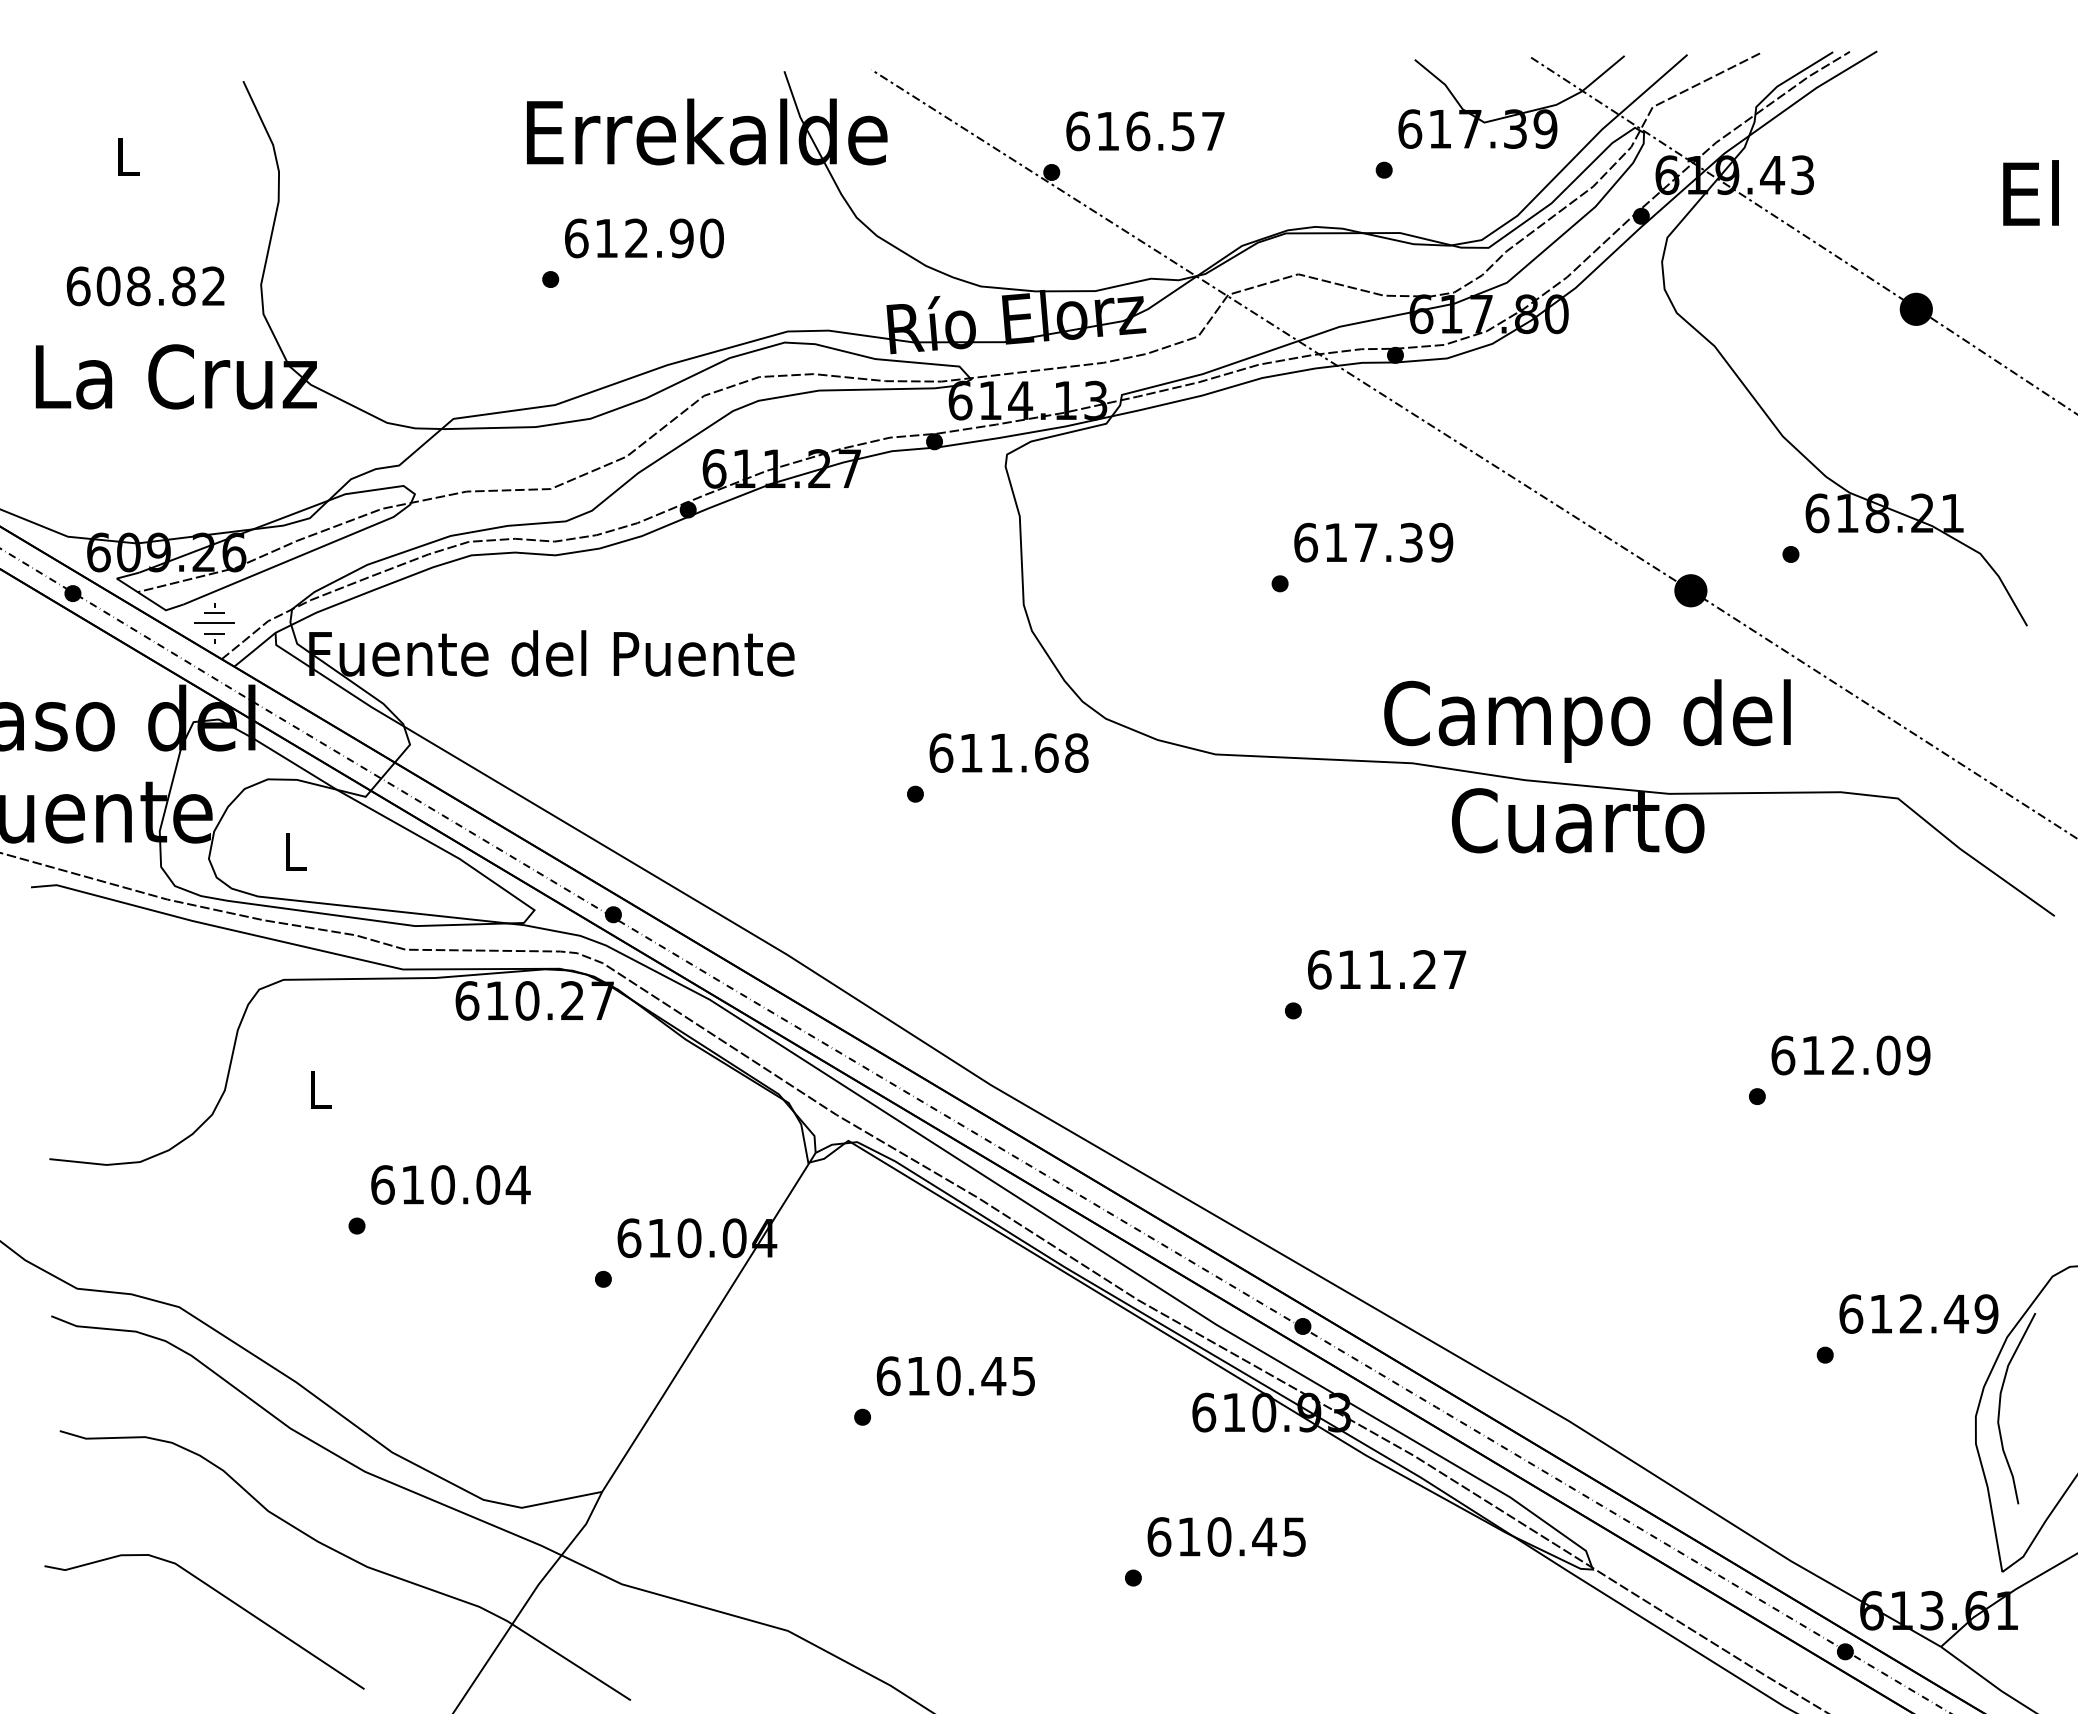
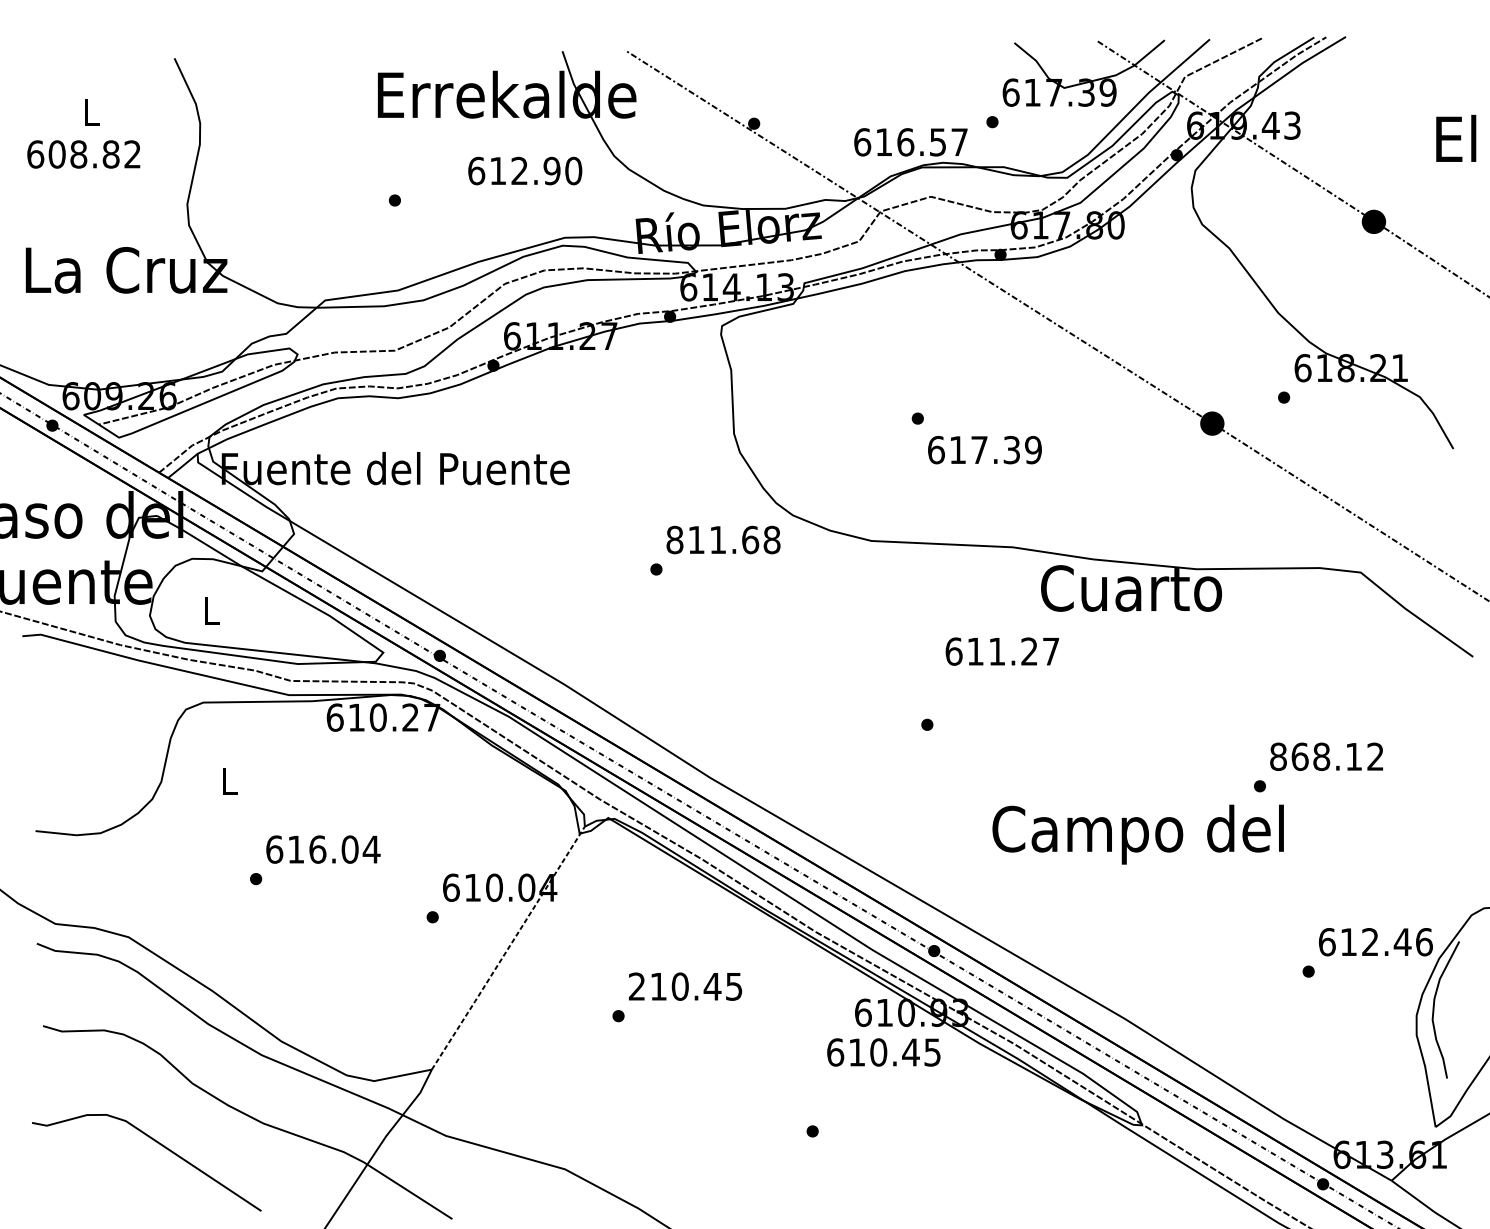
text: (1145, 131) -> (910, 142), moved
text: (644, 238) -> (525, 171), moved
text: (145, 286) -> (83, 154), moved
text: (1373, 542) -> (984, 449), moved
part: (214, 623) -> (153, 447), removed
text: (1587, 720) -> (1138, 834), moved
text: (941, 752) -> (675, 539), 611.68 -> 811.68
text: (1387, 969) -> (1002, 651), moved
text: (1850, 1055) -> (1326, 756), 612.09 -> 868.12
text: (443, 1184) -> (318, 849), 610.04 -> 616.04
text: (1986, 1313) -> (1424, 941), 612.49 -> 612.46
line: (709, 1322) -> (508, 948), solid -> dashed
text: (888, 1375) -> (637, 986), 610.45 -> 210.45
text: (1226, 1536) -> (883, 1052), moved

